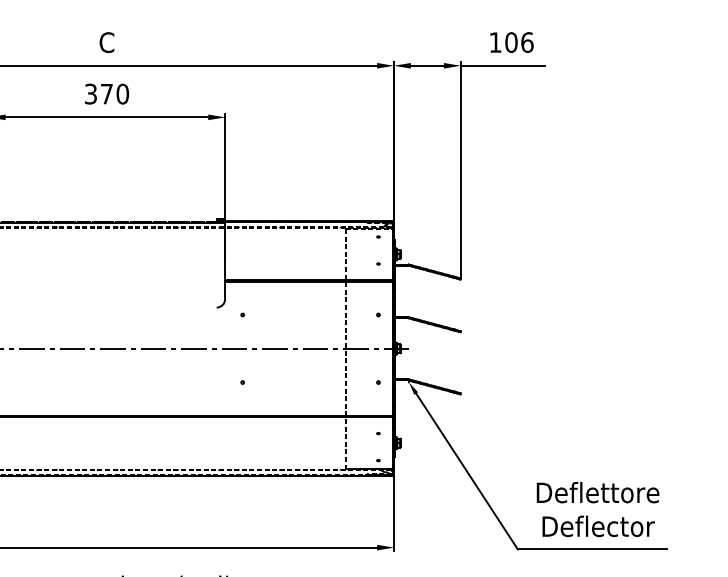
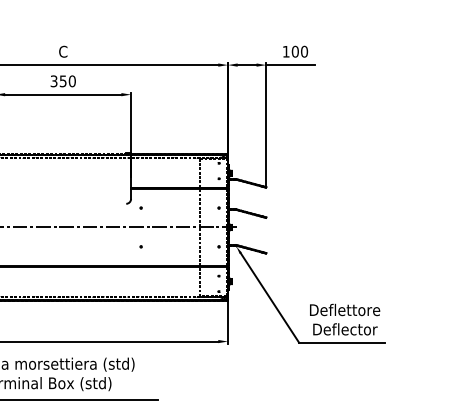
text: (527, 42) -> (304, 51), 106 -> 100
text: (105, 94) -> (62, 81), 370 -> 350

